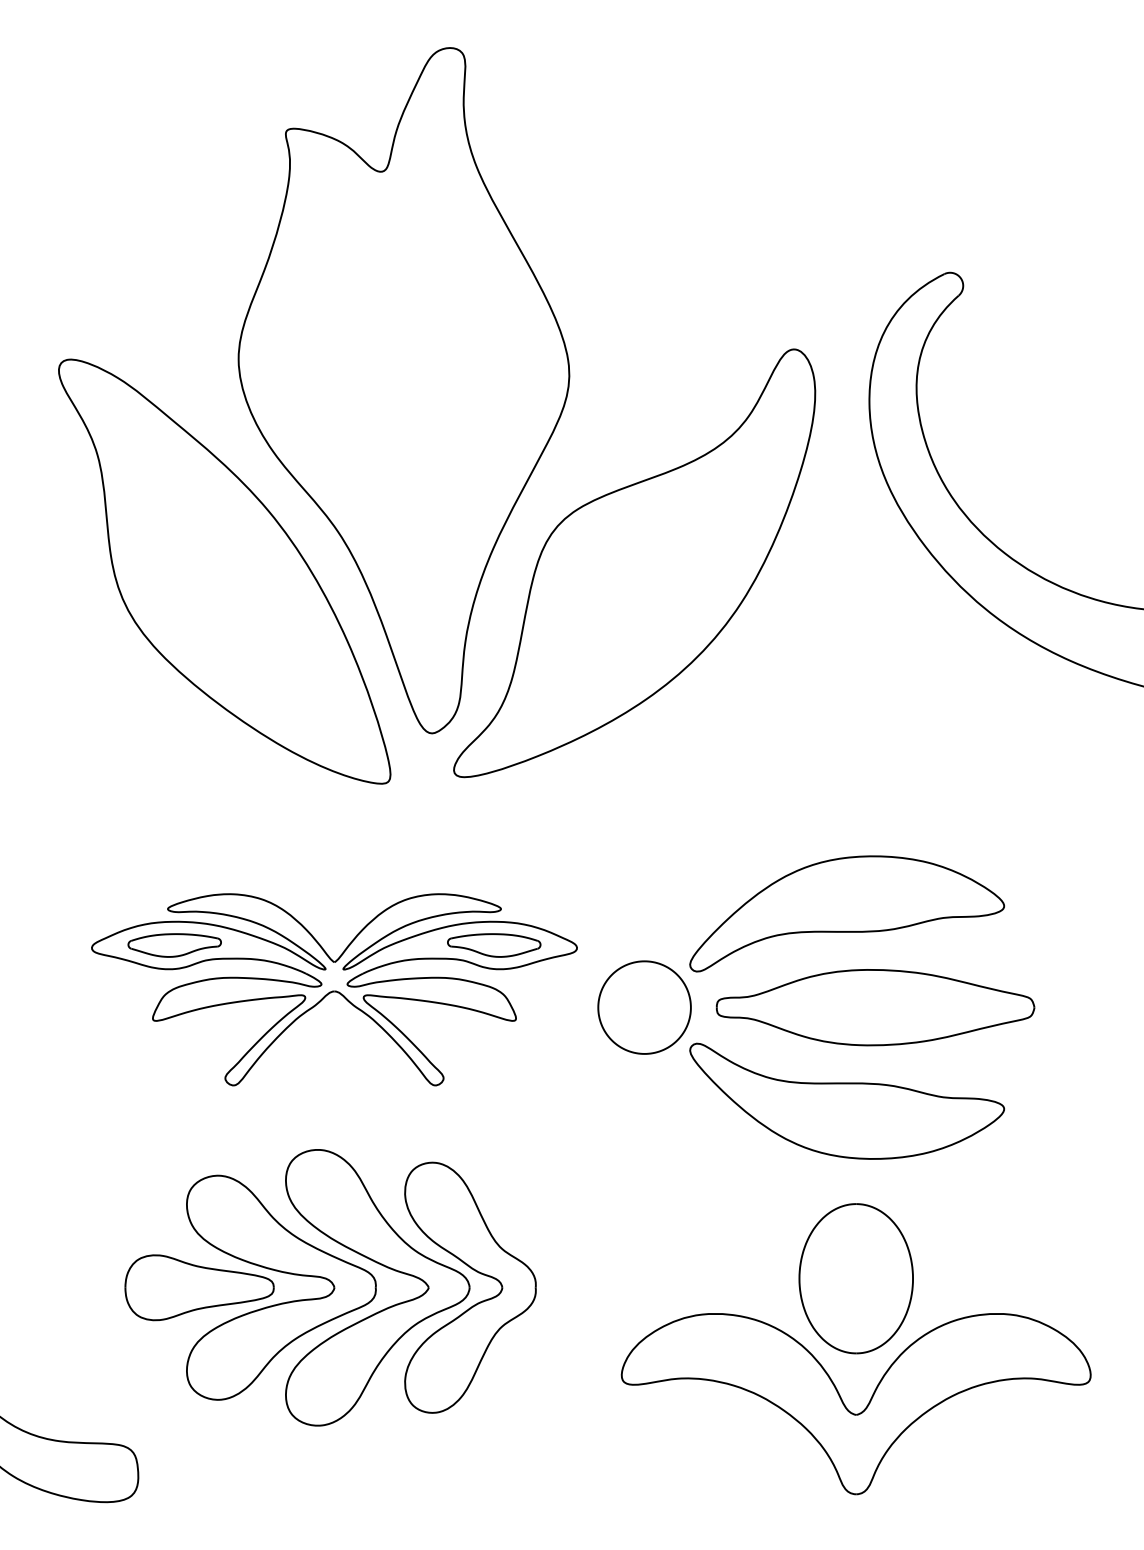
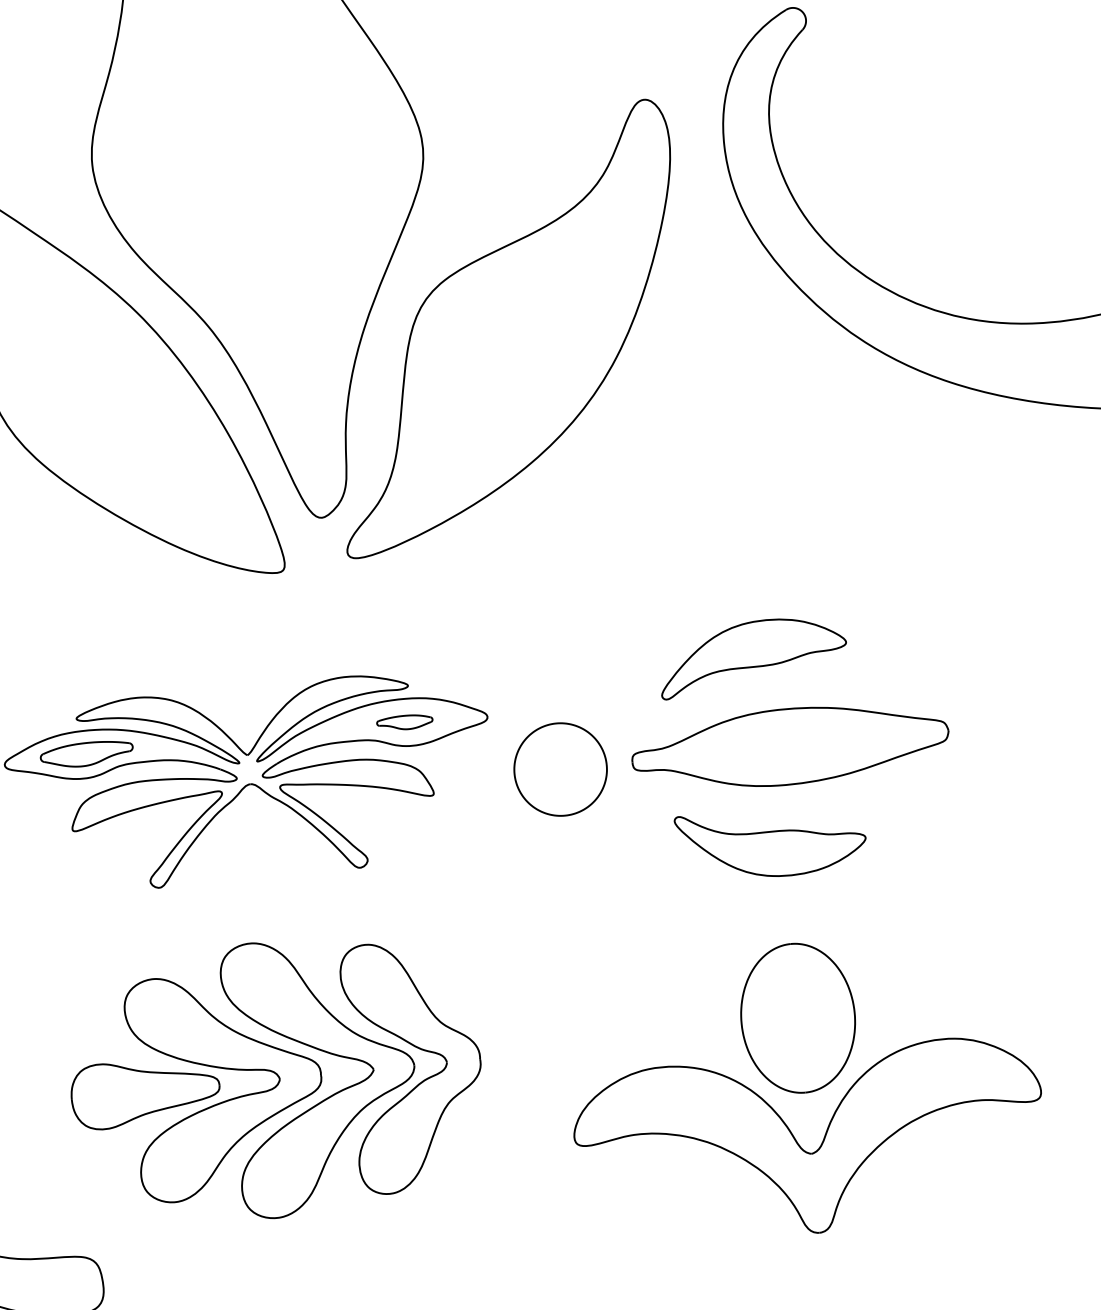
part: (846, 913) -> (752, 655), size x0.6
part: (494, 945) -> (405, 722), size x0.6
part: (846, 1100) -> (770, 841), size x0.6

